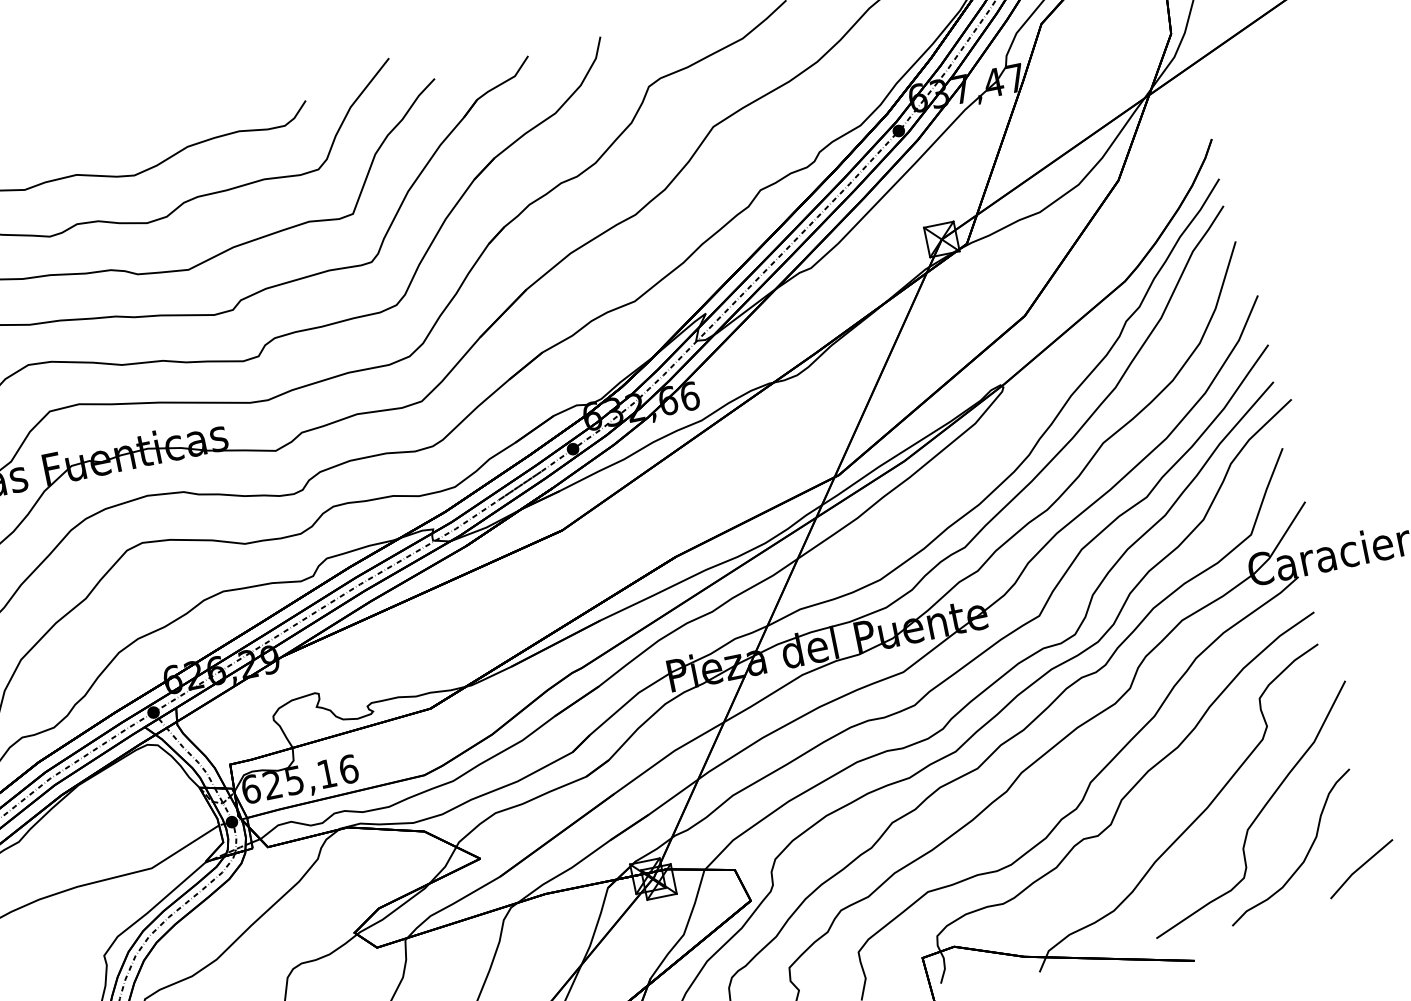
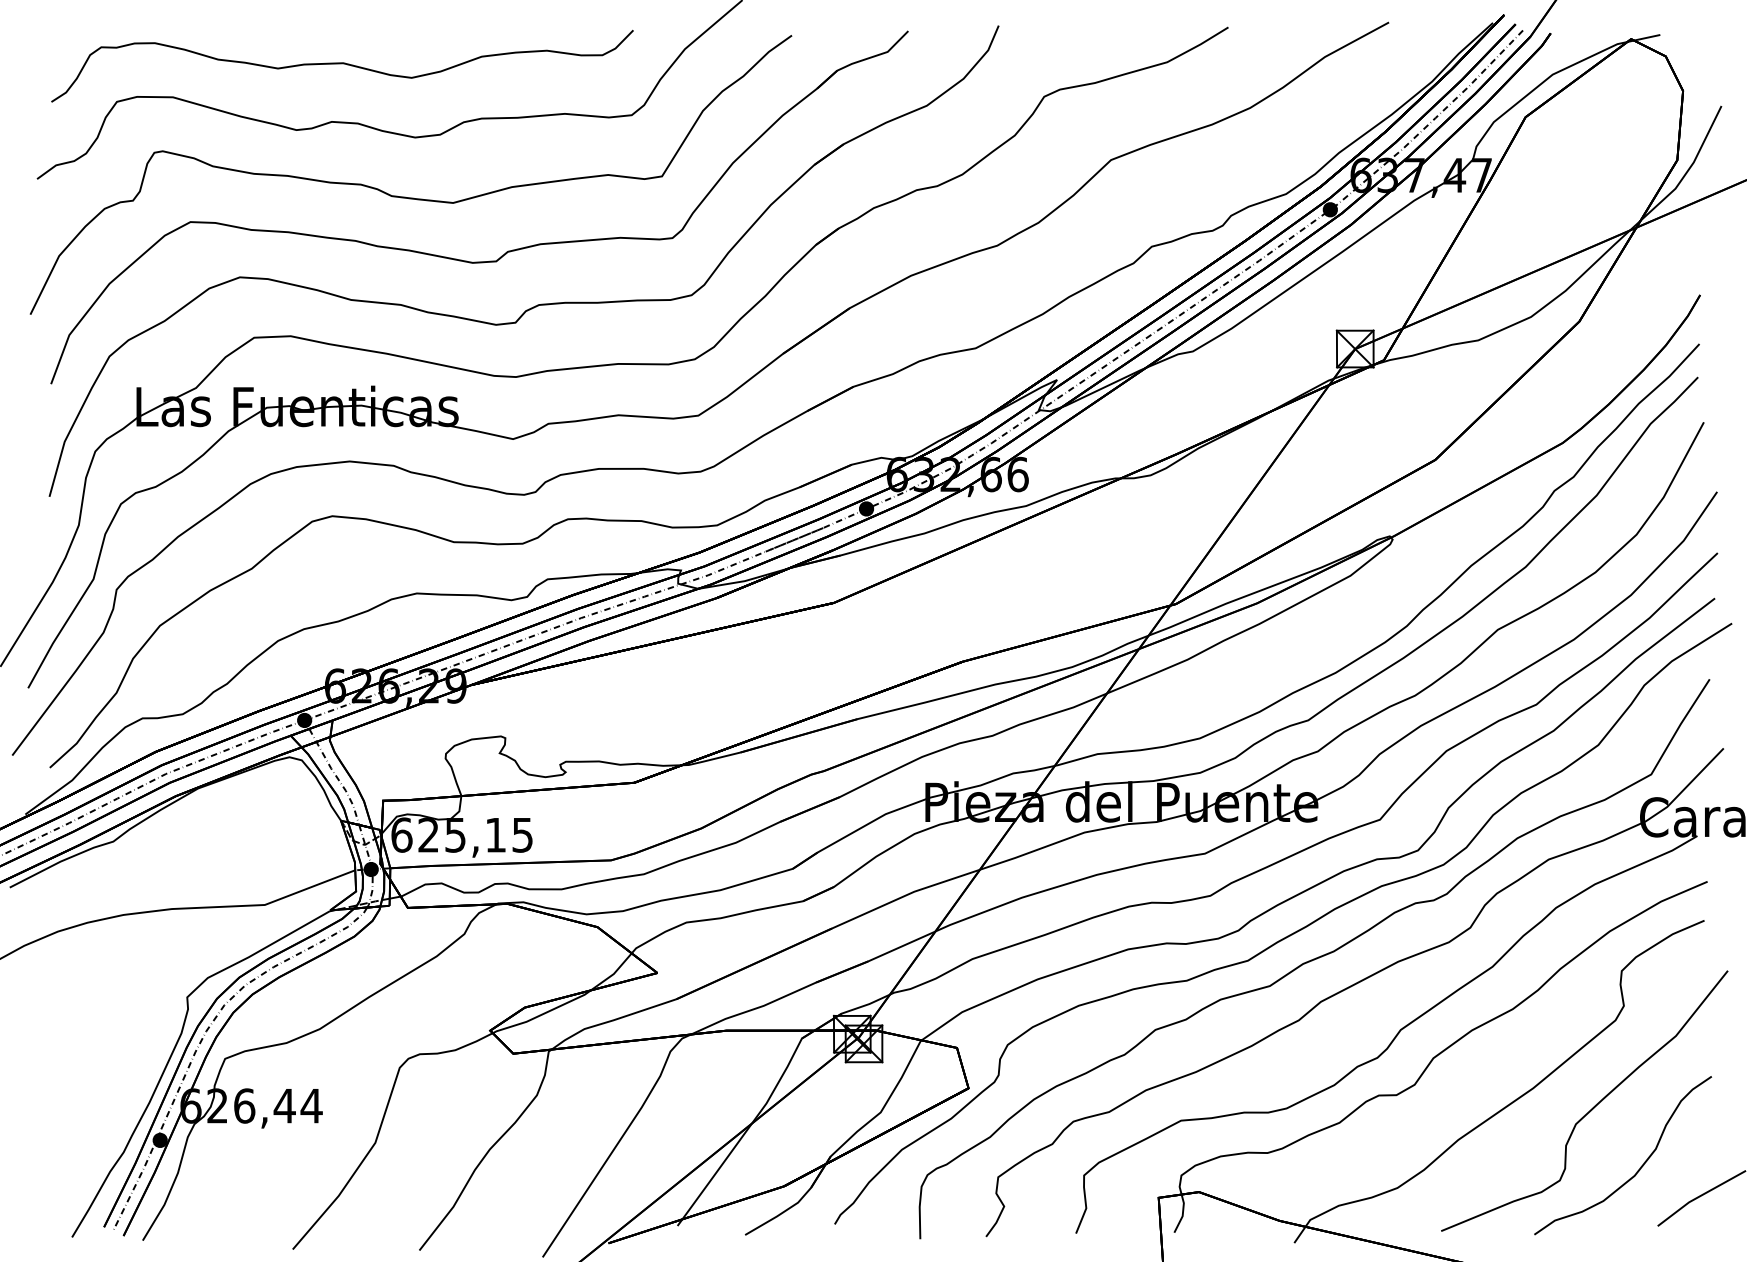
text: (348, 768) -> (522, 834), 625,16 -> 625,15

